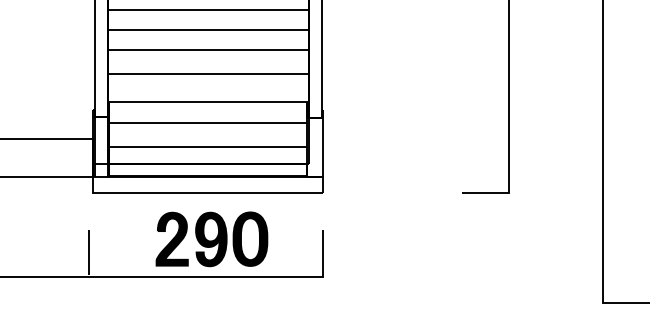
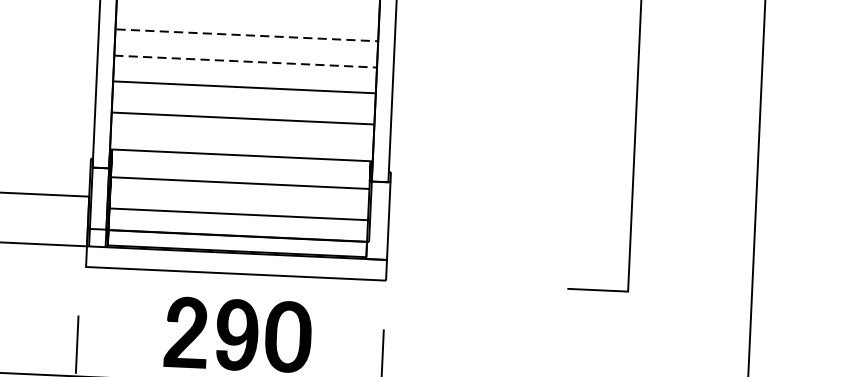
line: (209, 10) -> (248, 35), solid -> dashed
line: (208, 30) -> (246, 62), solid -> dashed

